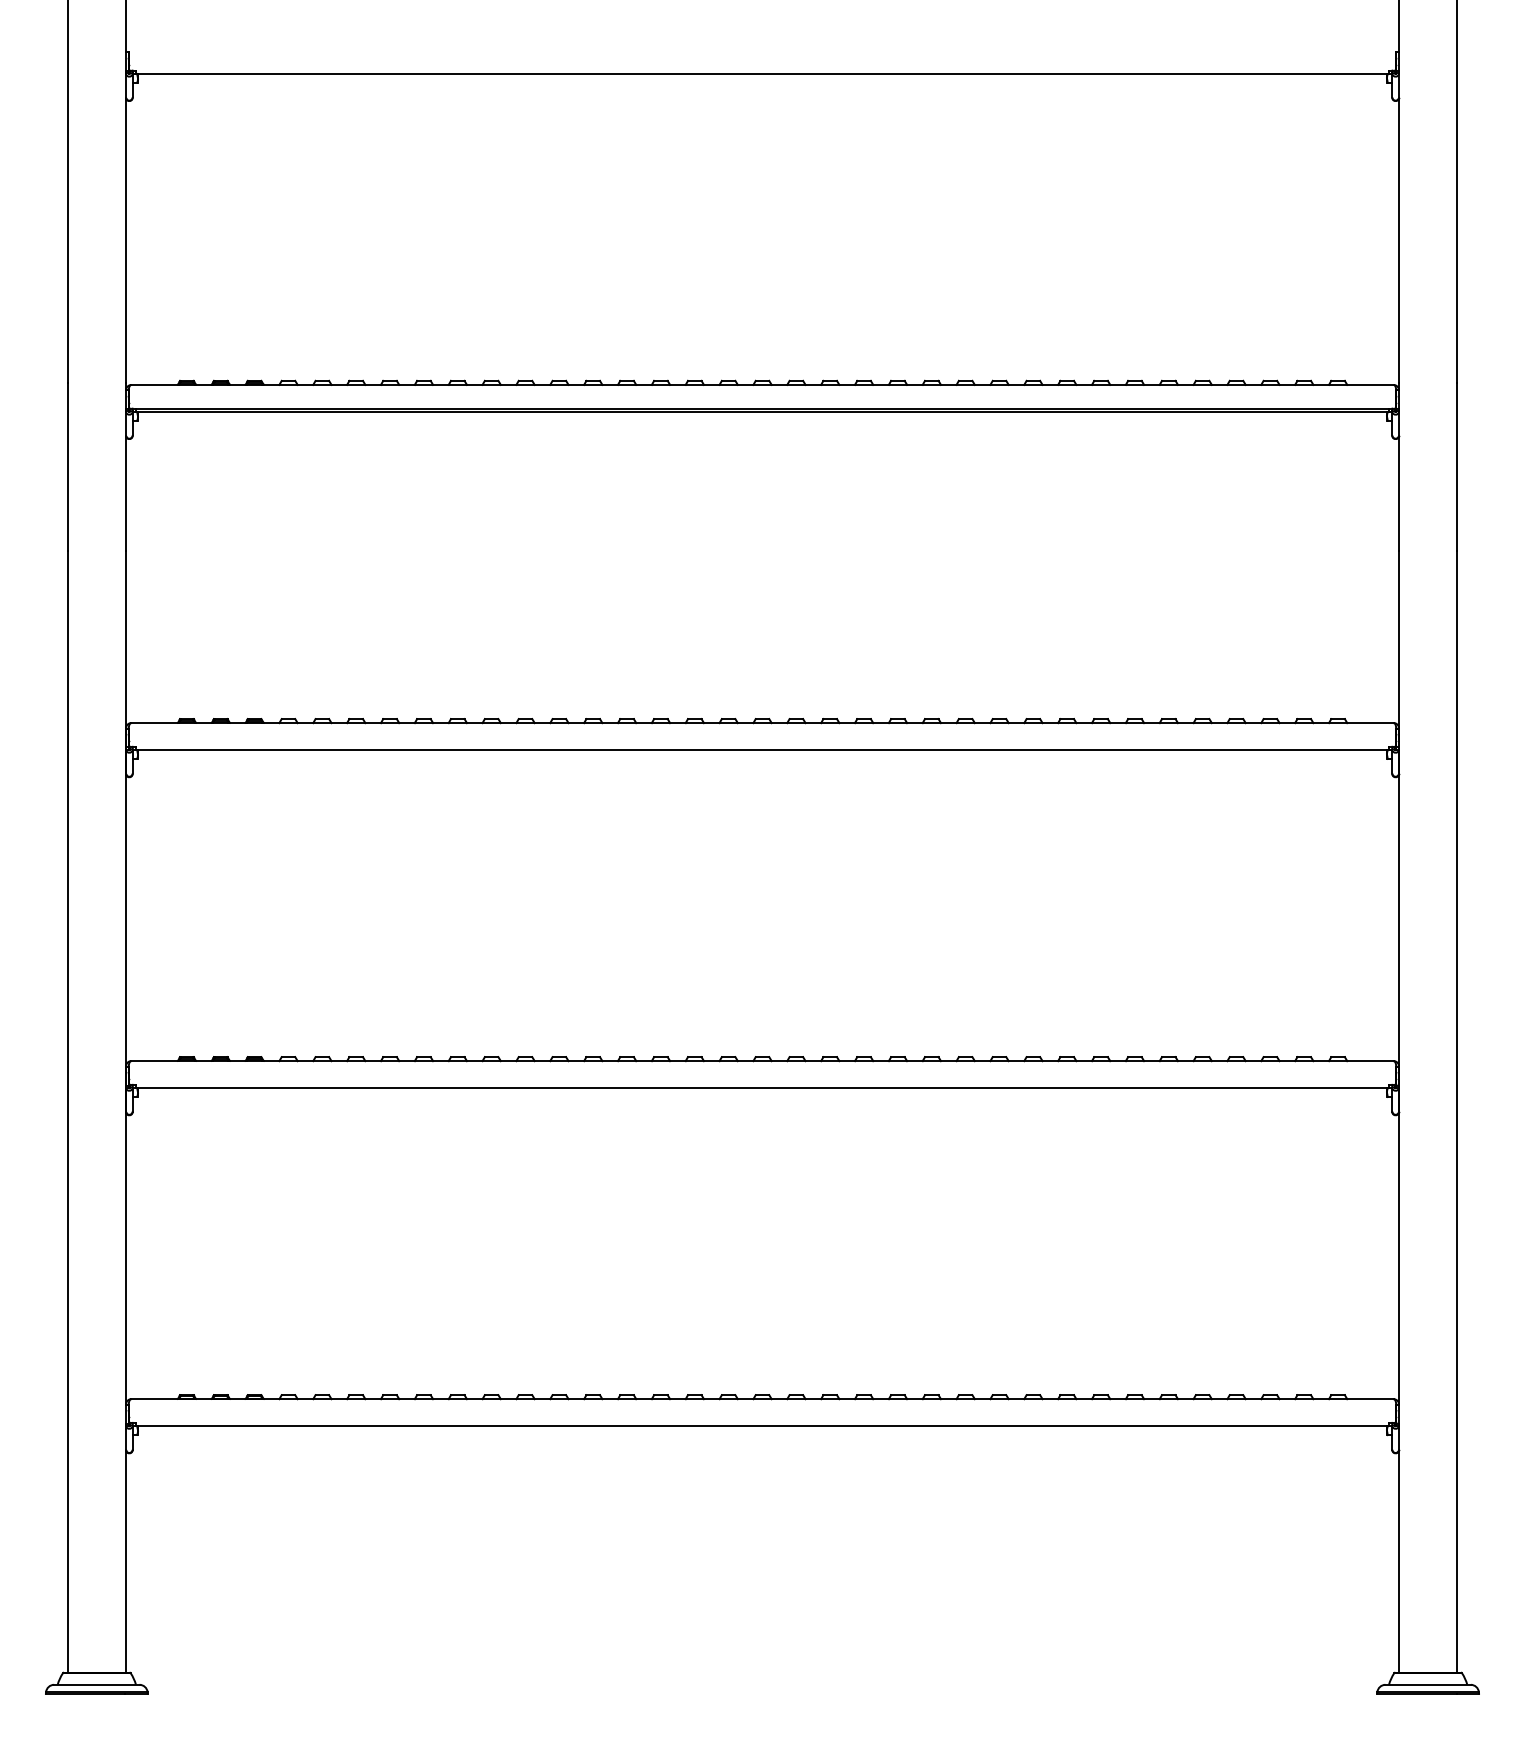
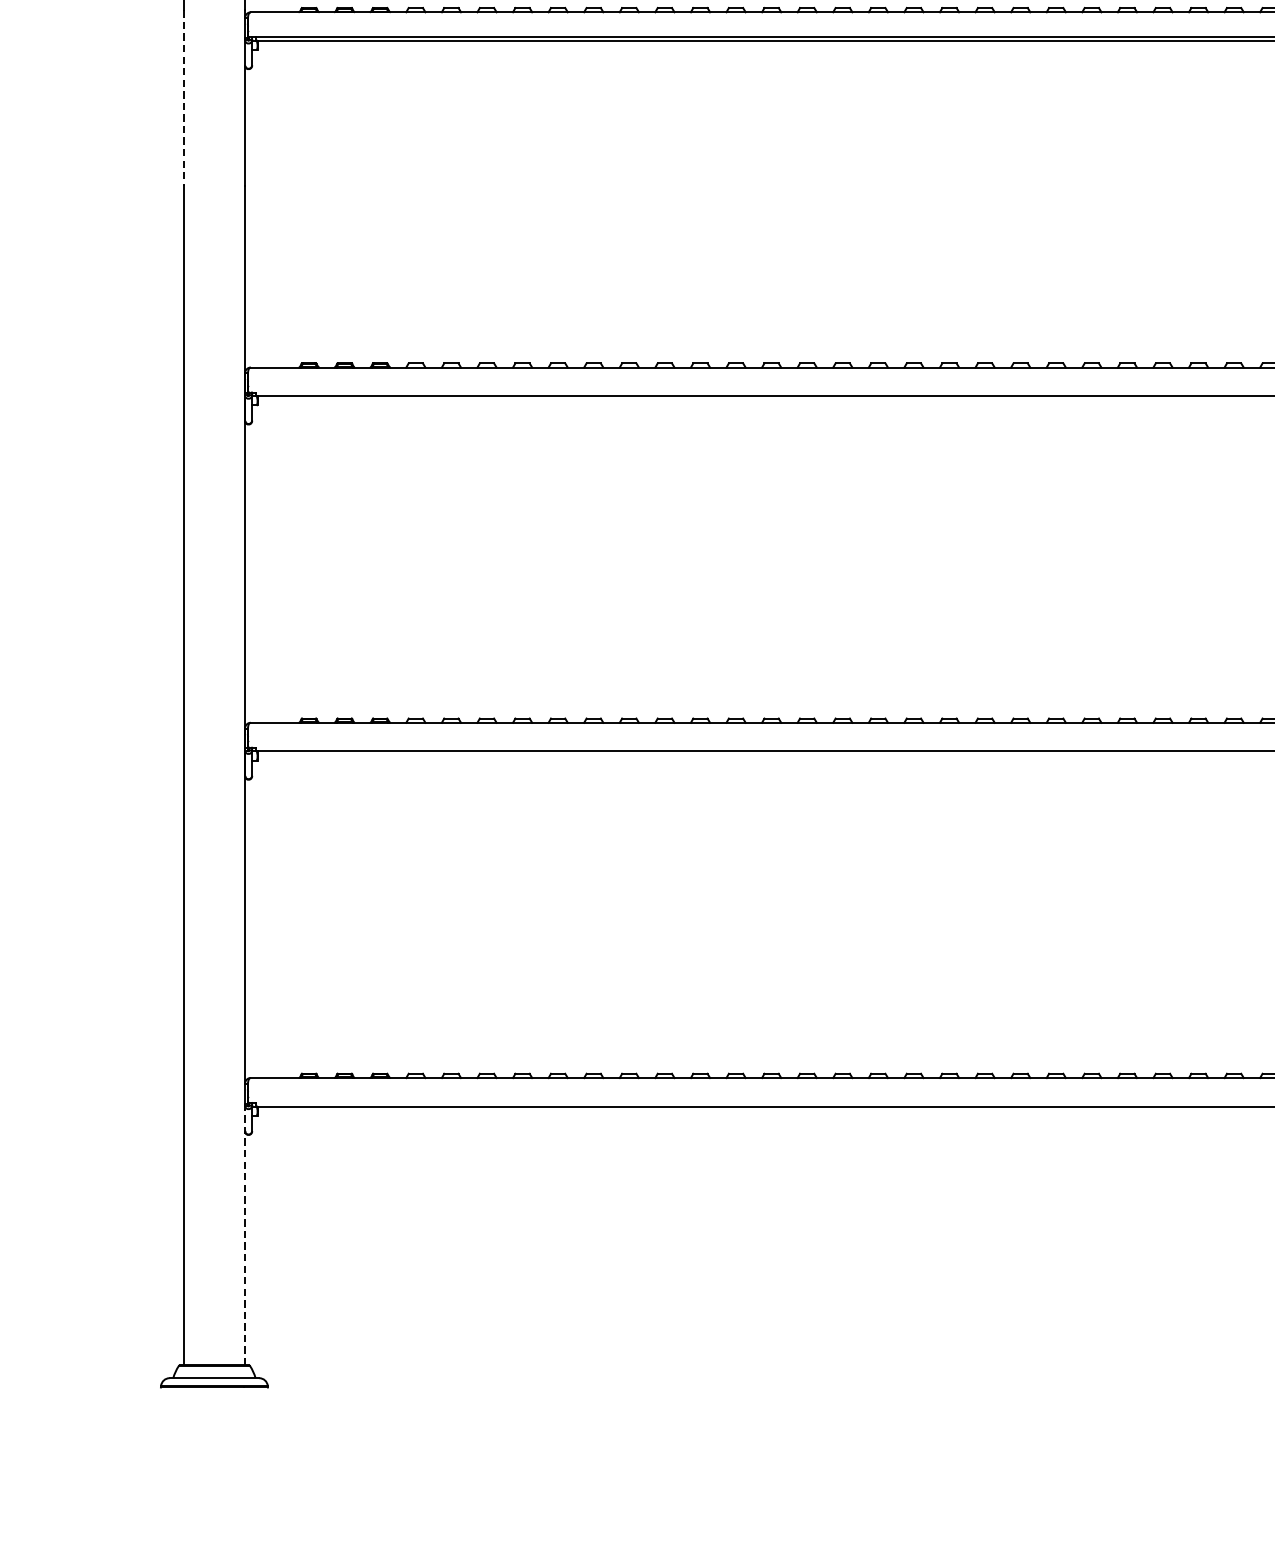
line: (67, 466) -> (183, 97), solid -> dashed
line: (125, 1550) -> (244, 1237), solid -> dashed

